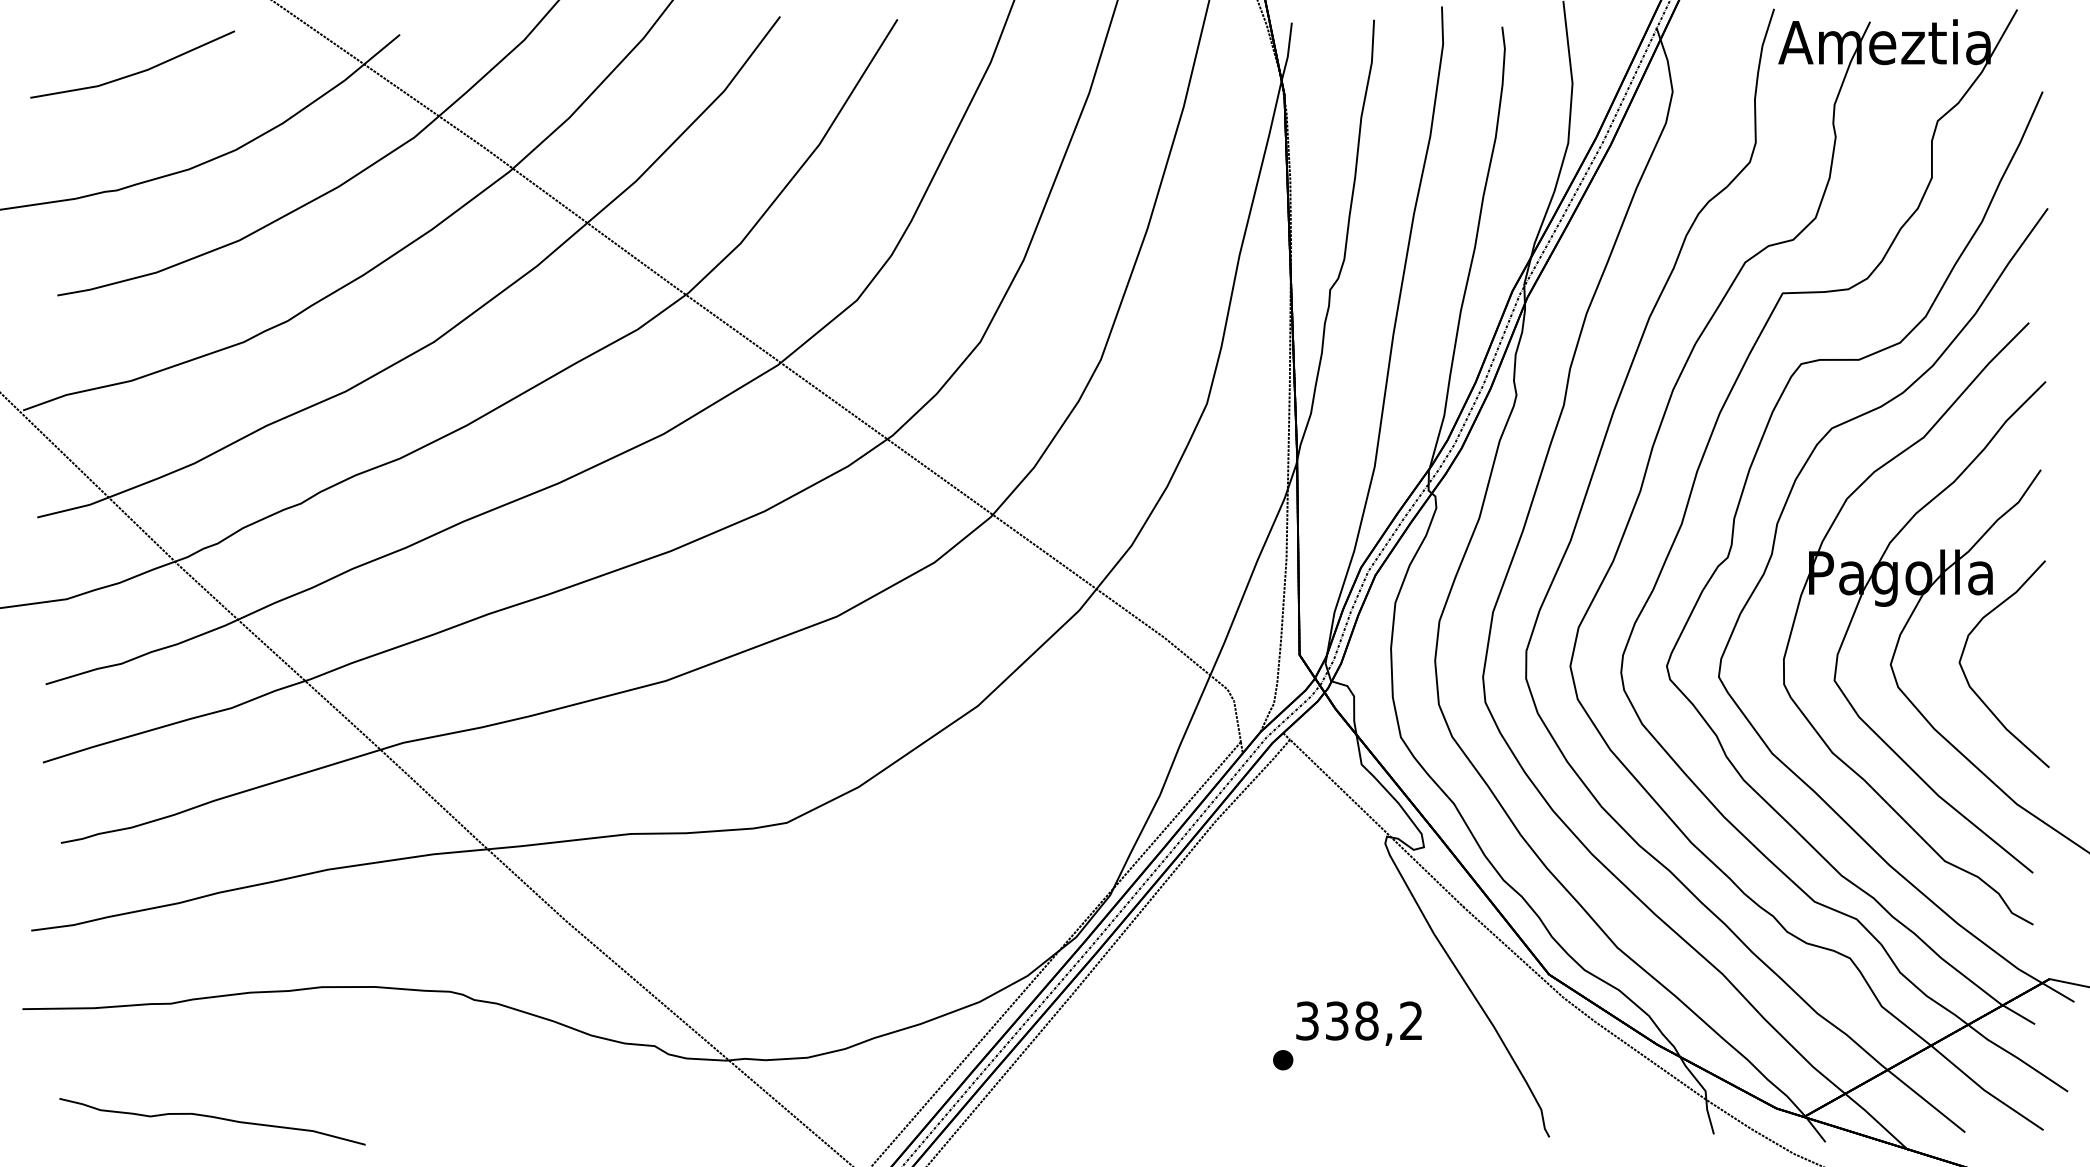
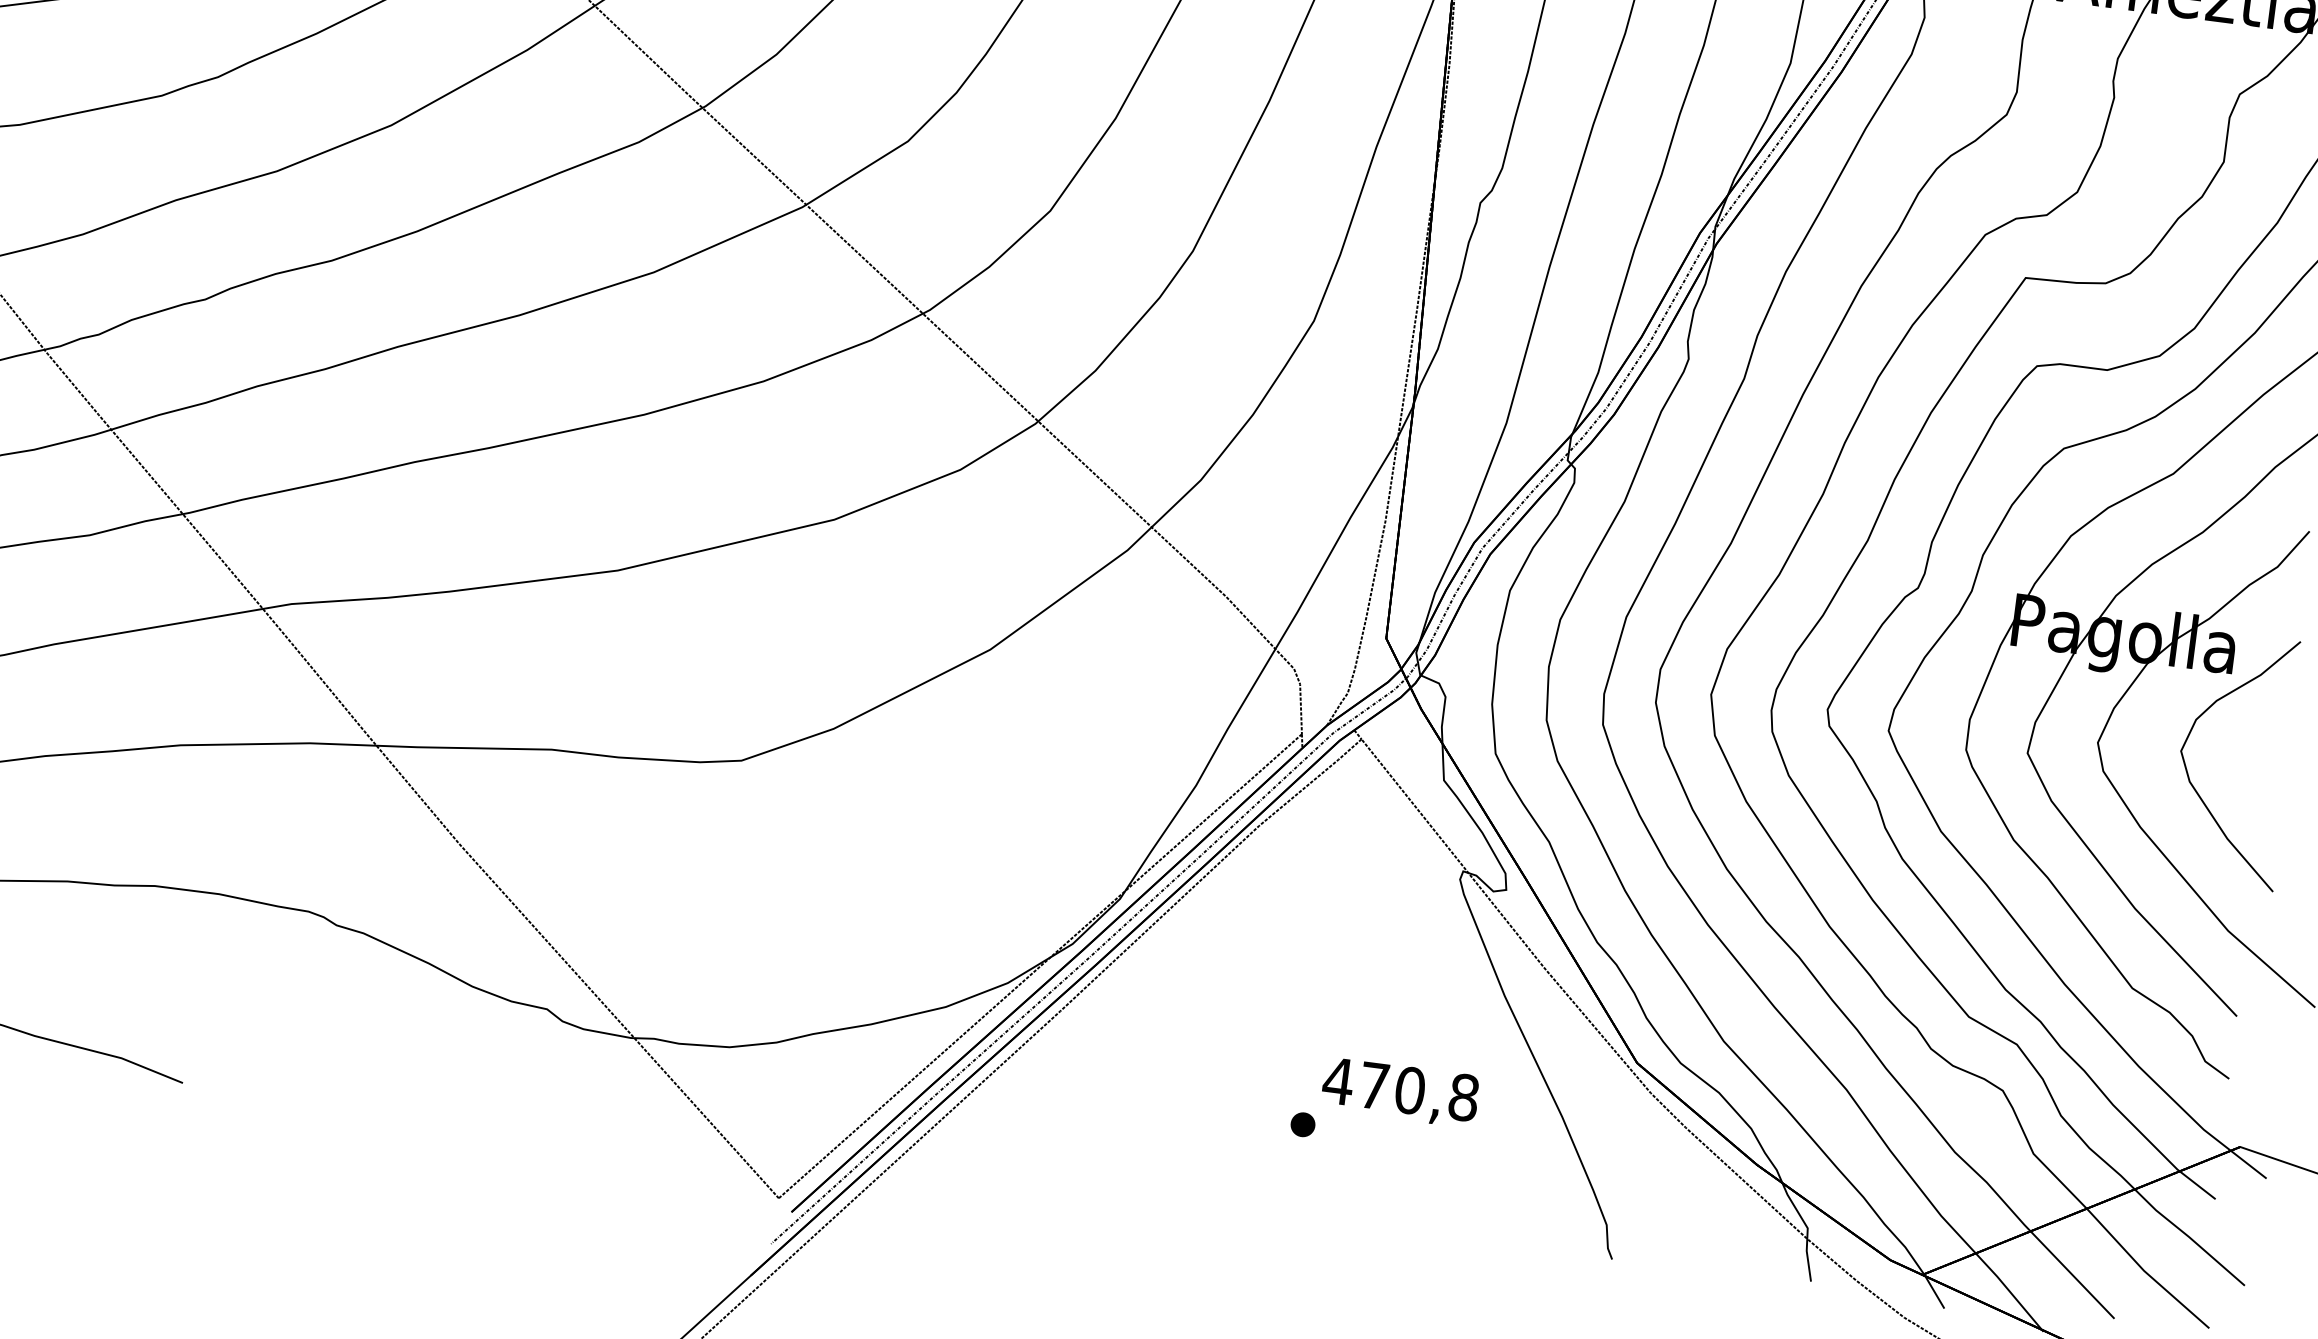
text: (1359, 1020) -> (1401, 1088), 338,2 -> 470,8

